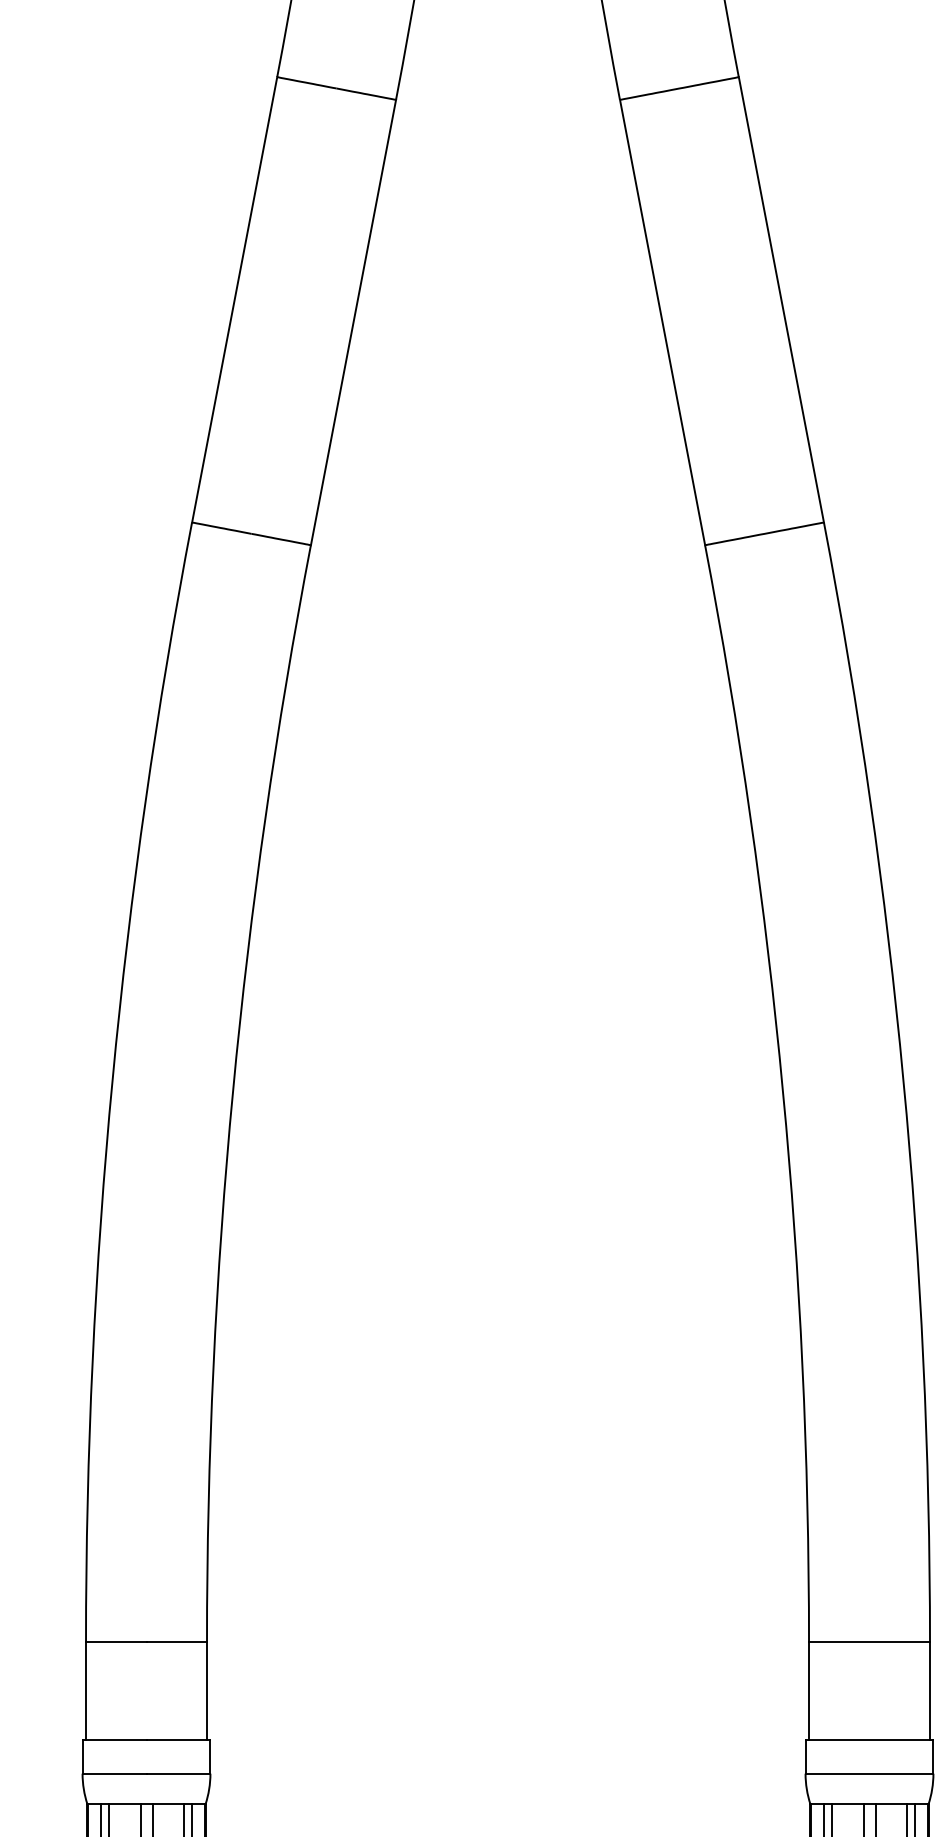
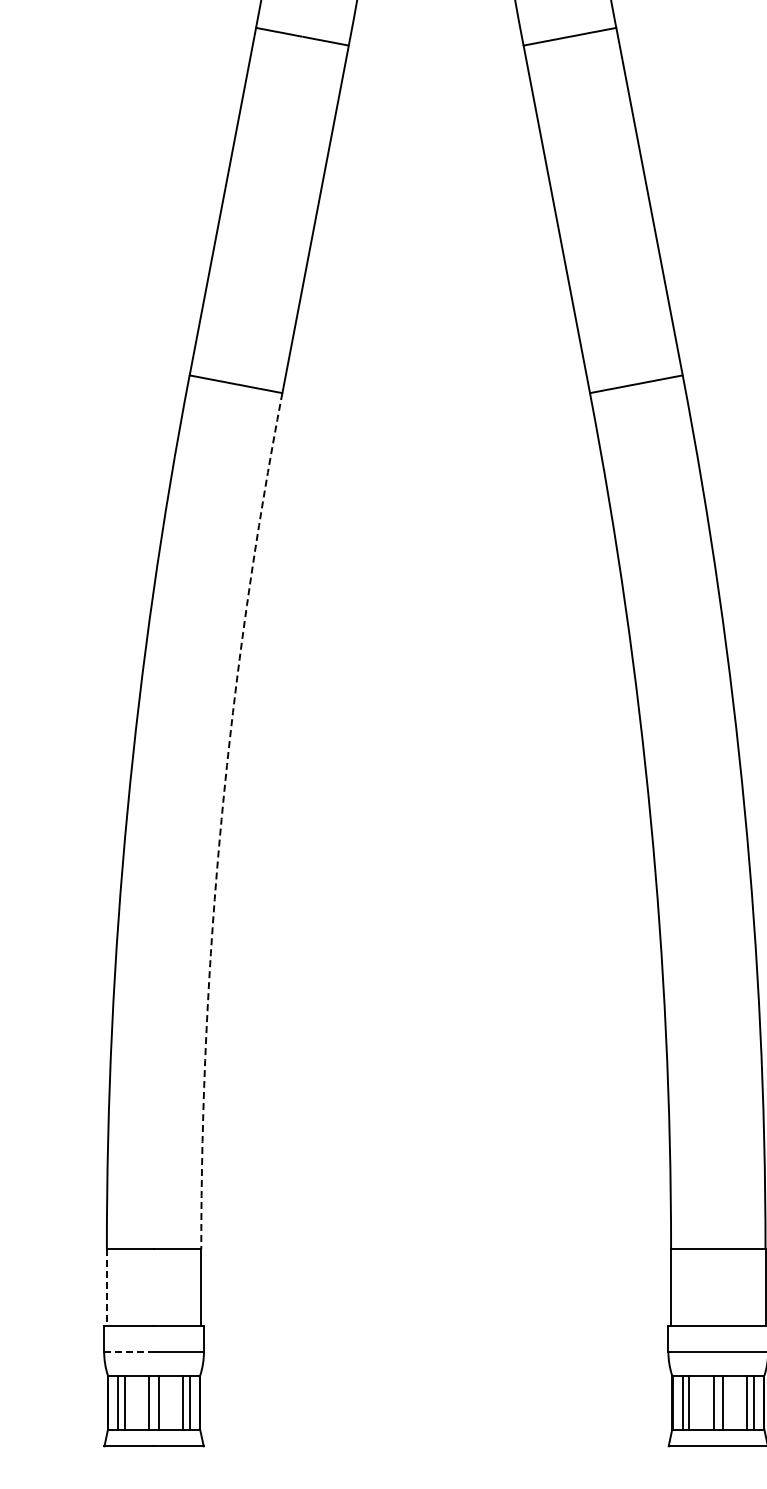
arc: (232, 1091) -> (221, 819), solid -> dashed
line: (85, 1692) -> (106, 1288), solid -> dashed
line: (115, 1773) -> (129, 1351), solid -> dashed

